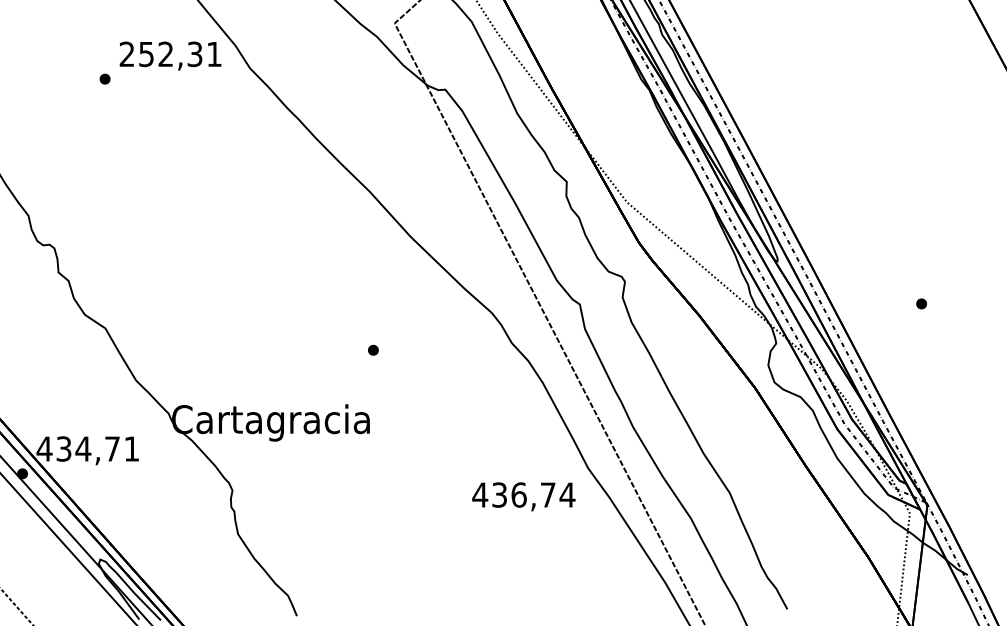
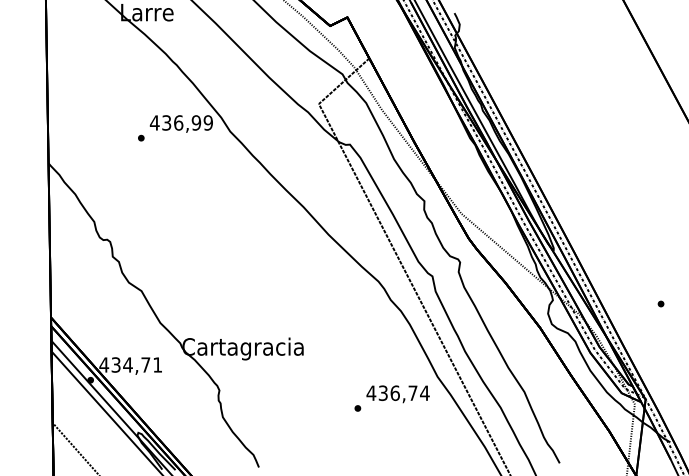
text: (168, 53) -> (180, 122), 252,31 -> 436,99
part: (920, 303) -> (660, 303), moved
part: (372, 350) -> (357, 408), moved

